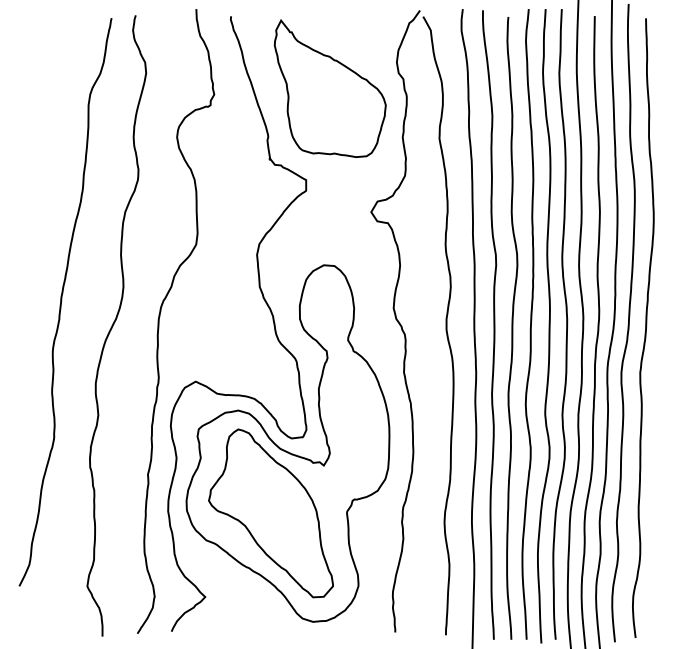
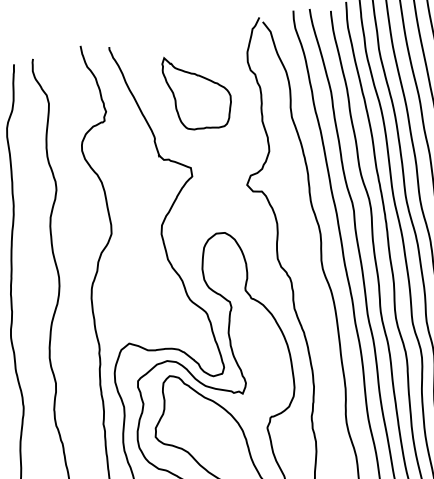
part: (329, 88) -> (197, 91), size x0.7

